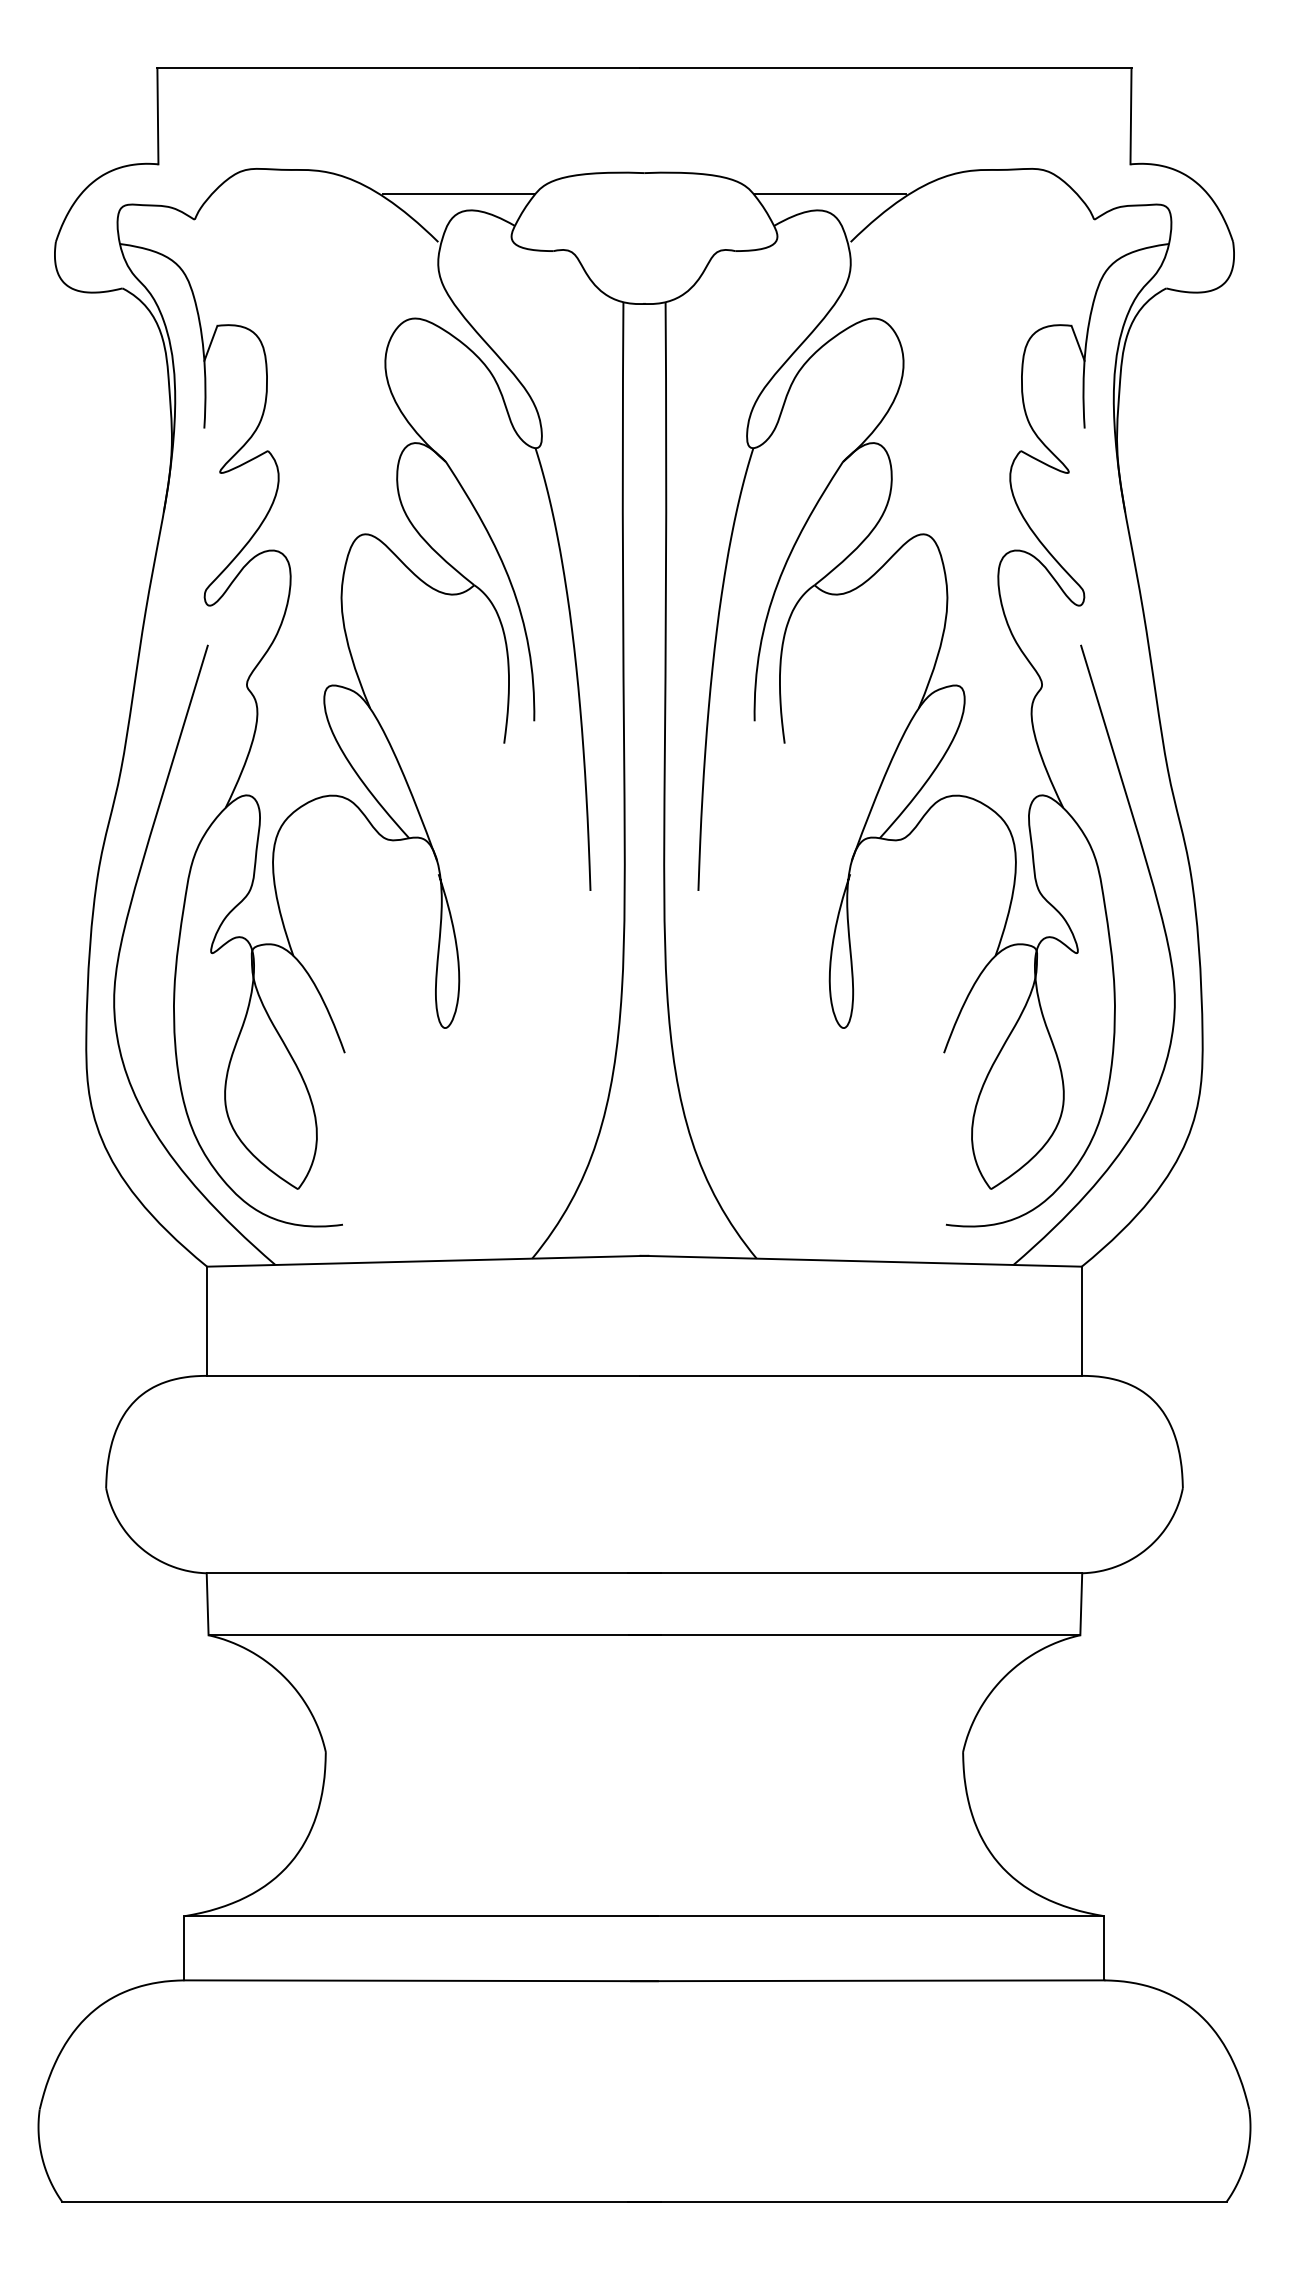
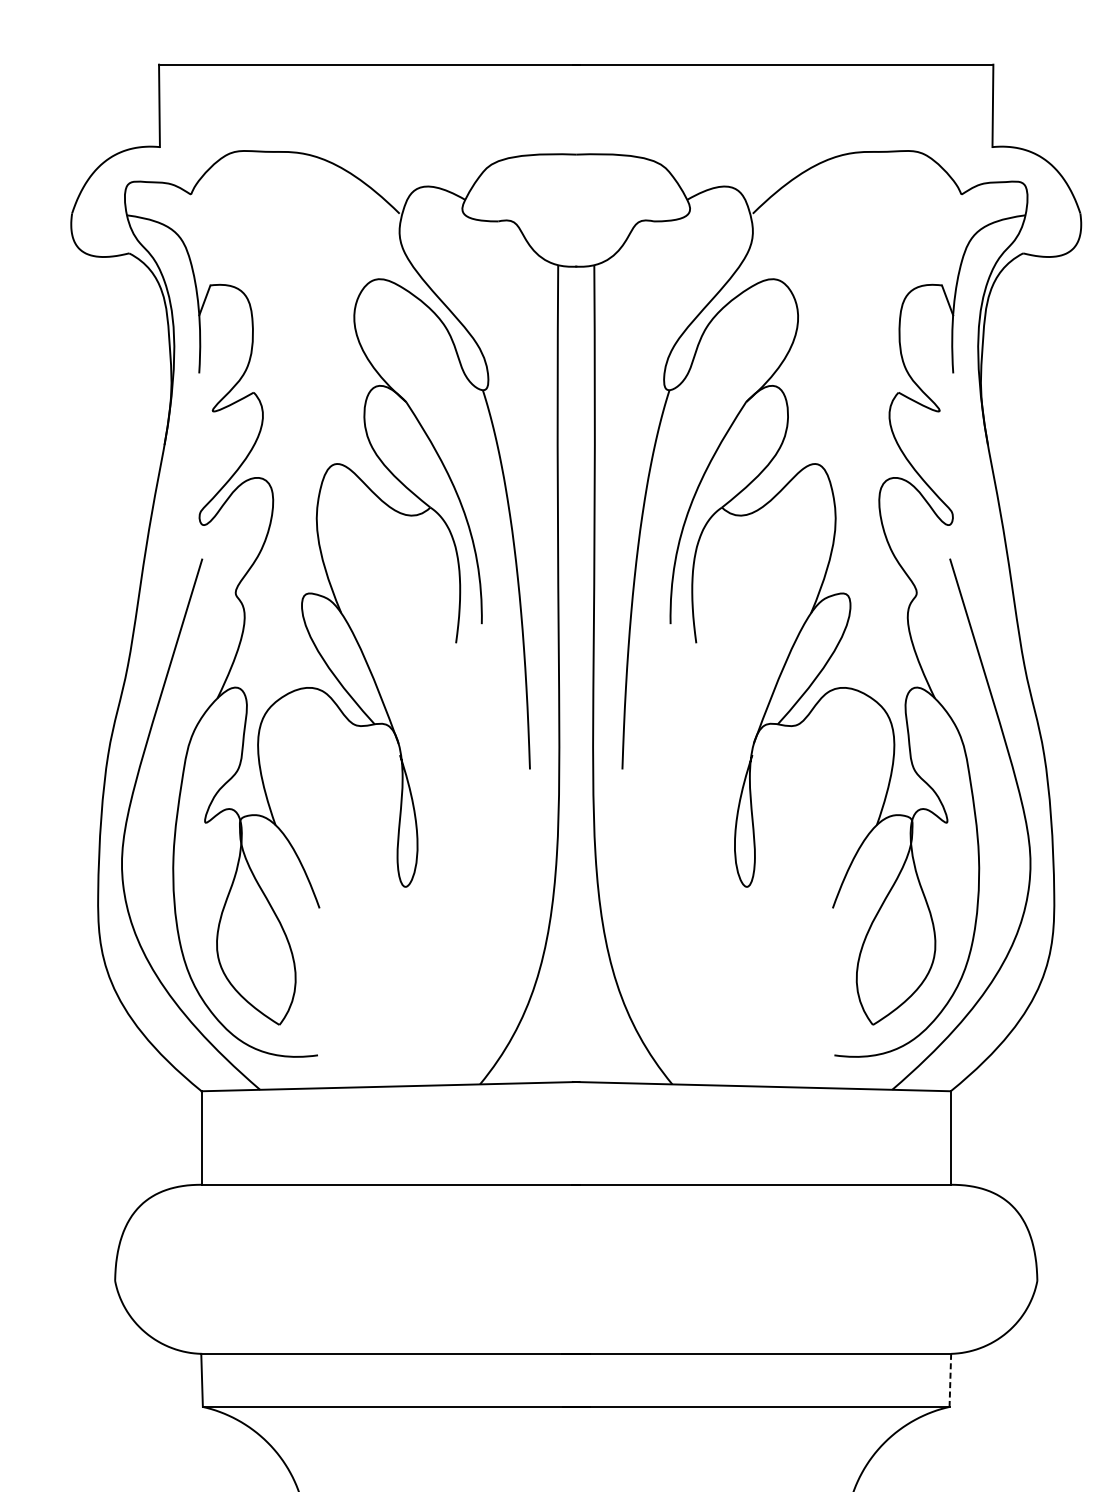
line: (459, 194) -> (417, 172), removed
line: (829, 194) -> (734, 172), removed
line: (1081, 1604) -> (950, 1380), solid -> dashed

